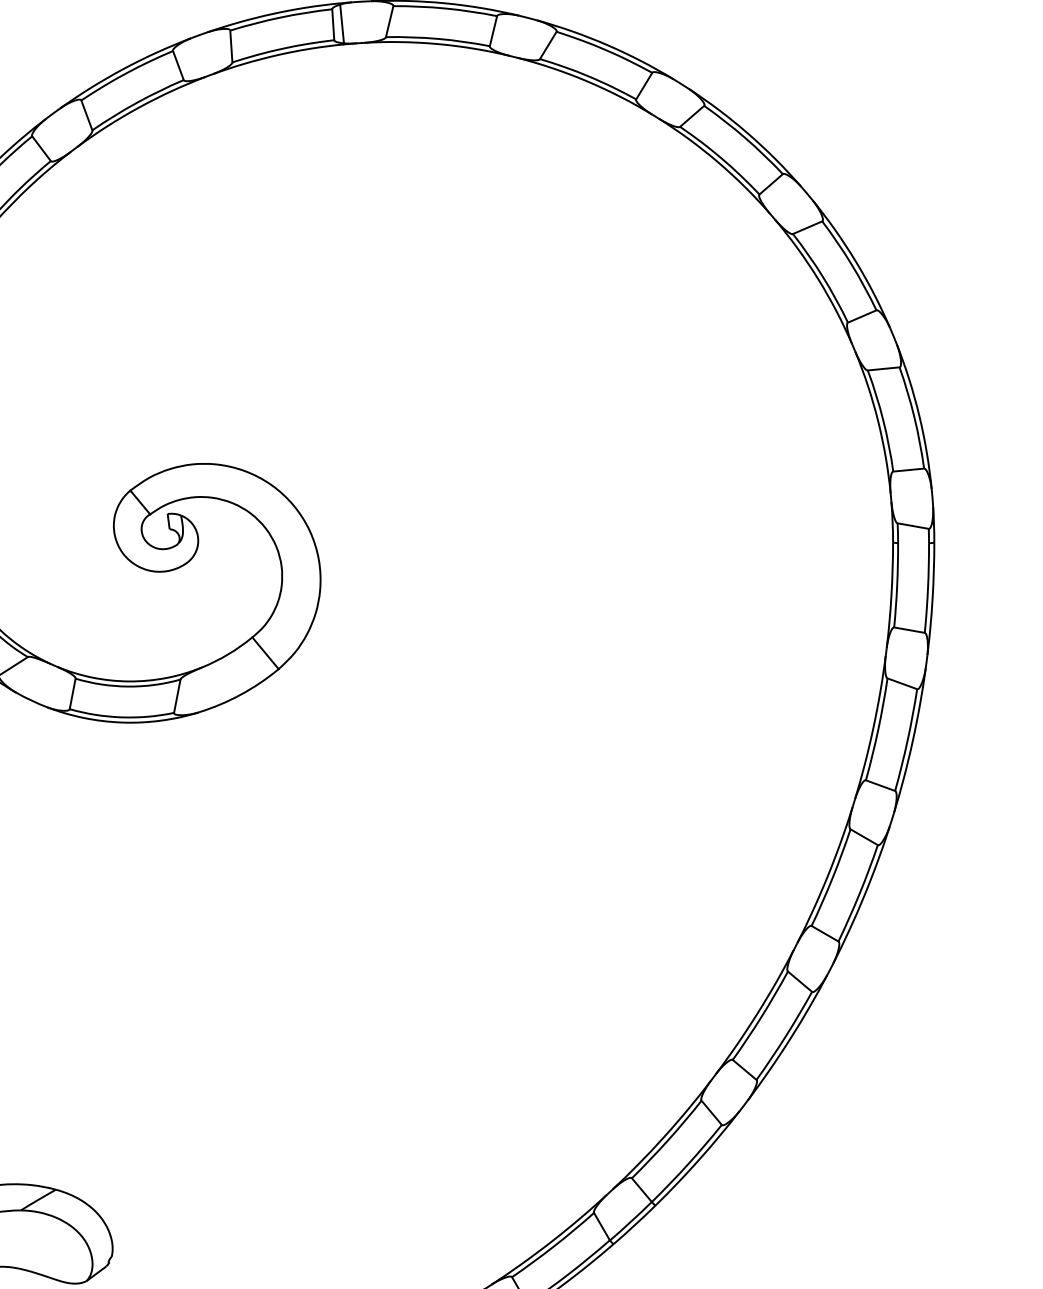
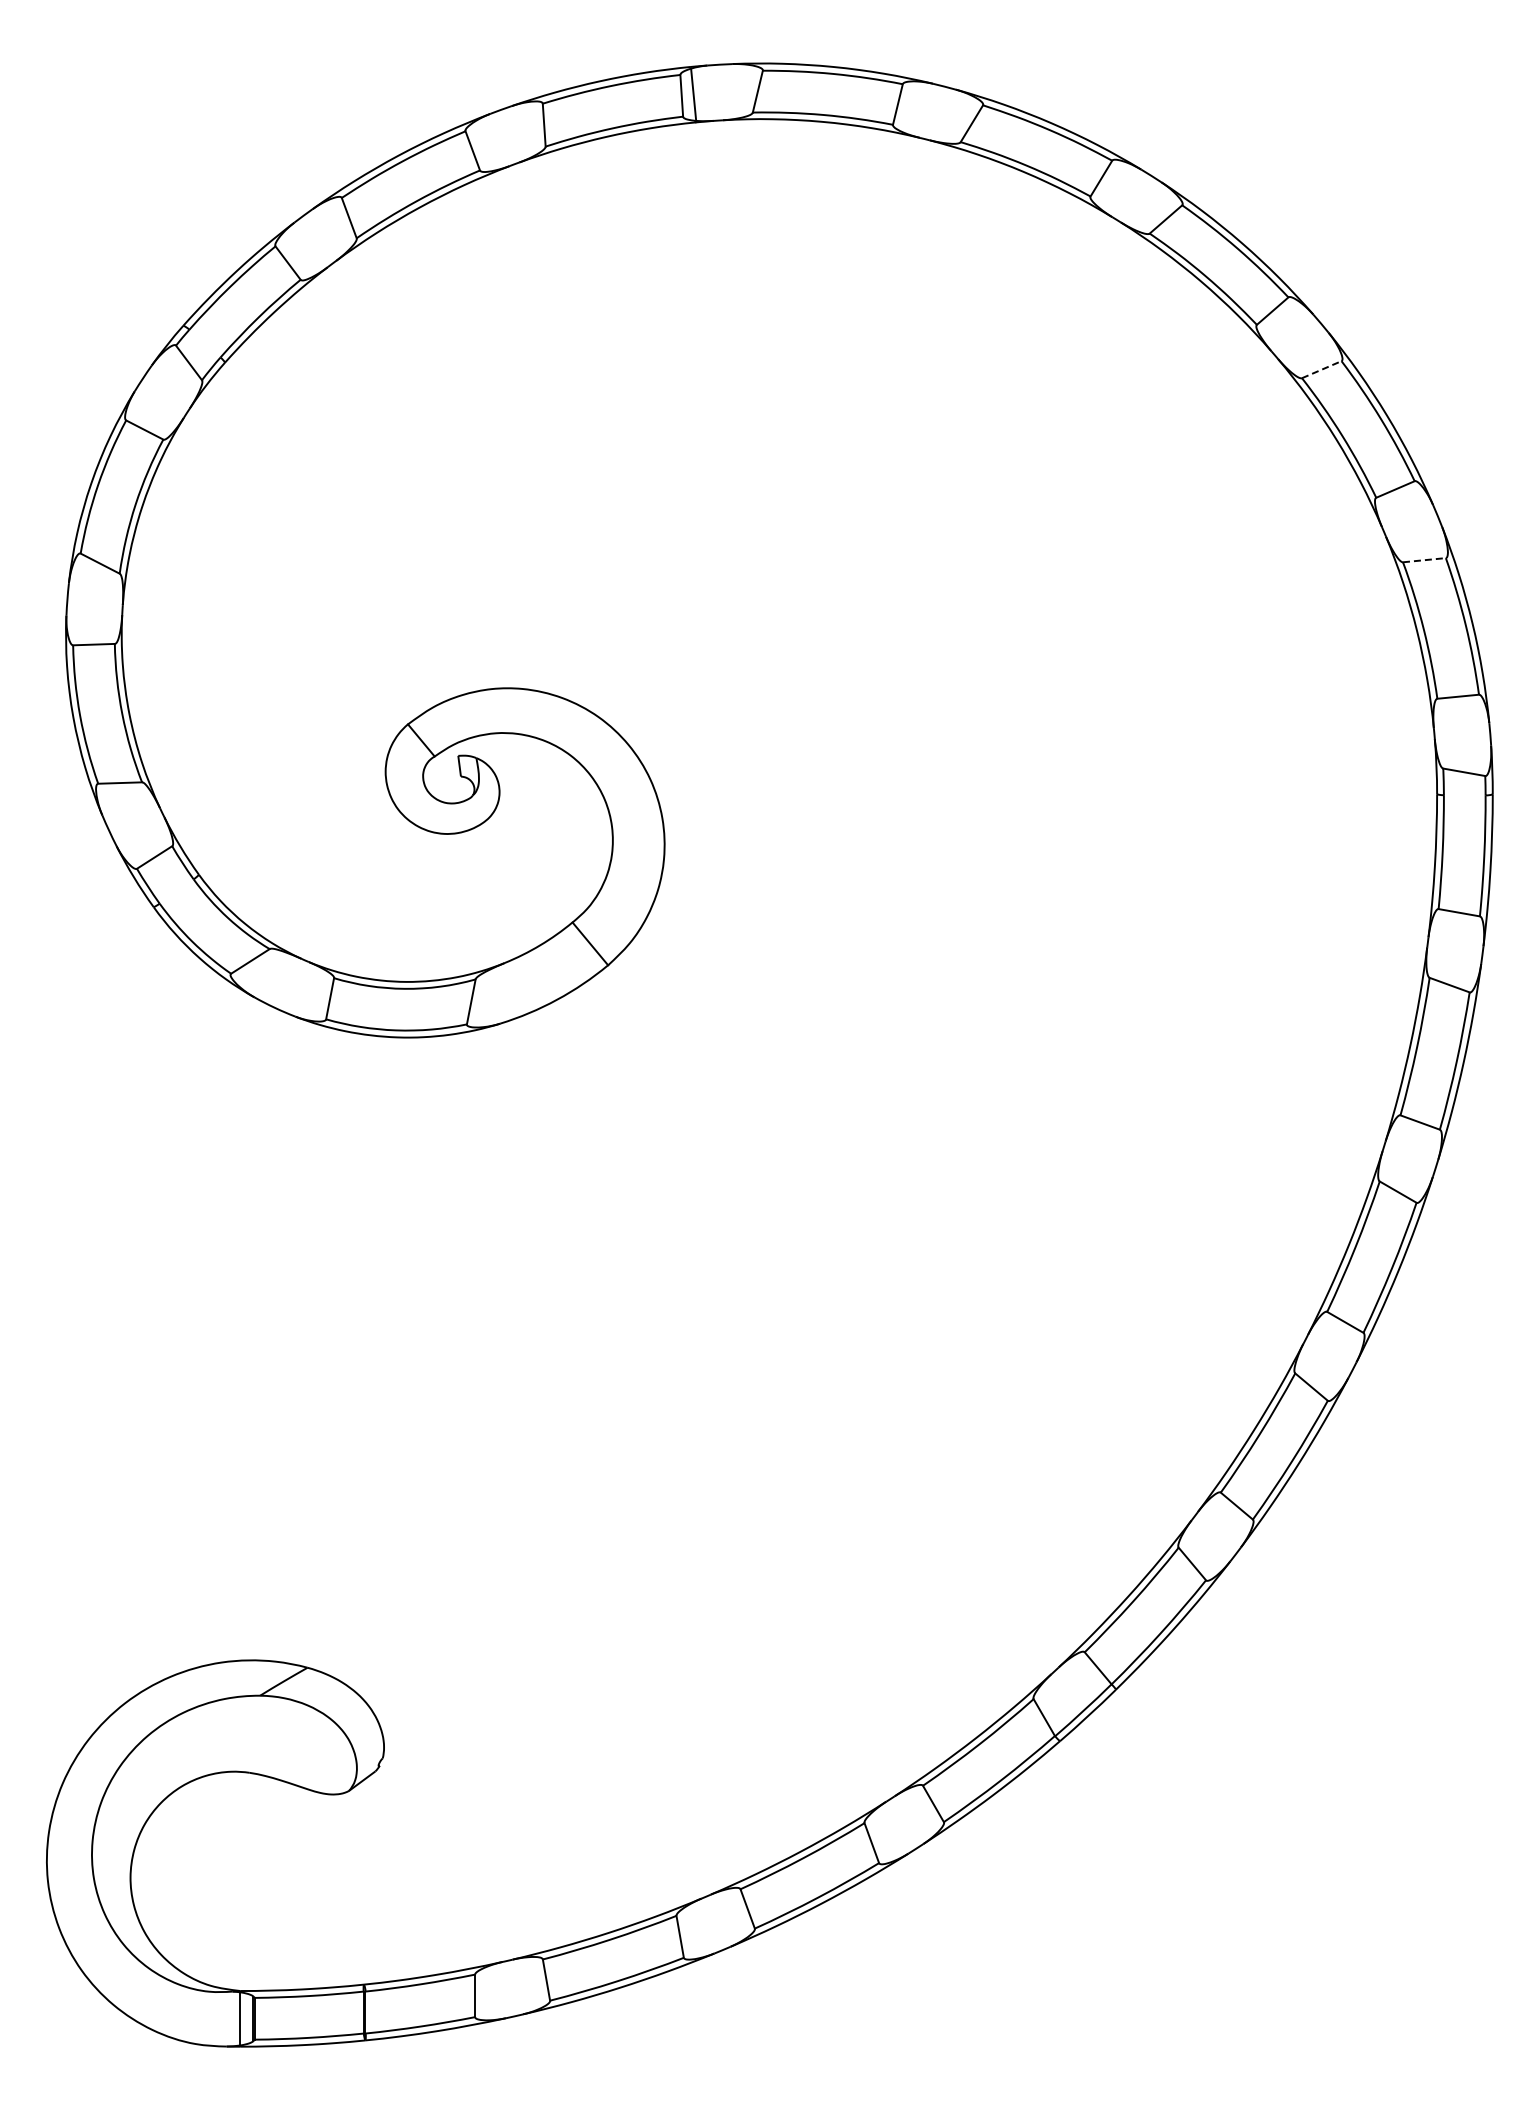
line: (807, 227) -> (1321, 369), solid -> dashed
line: (883, 369) -> (1424, 560), solid -> dashed

